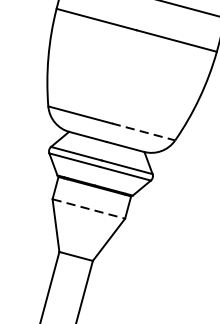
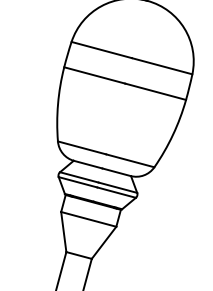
line: (143, 131) -> (130, 160), dashed -> solid
line: (88, 209) -> (88, 219), dashed -> solid

